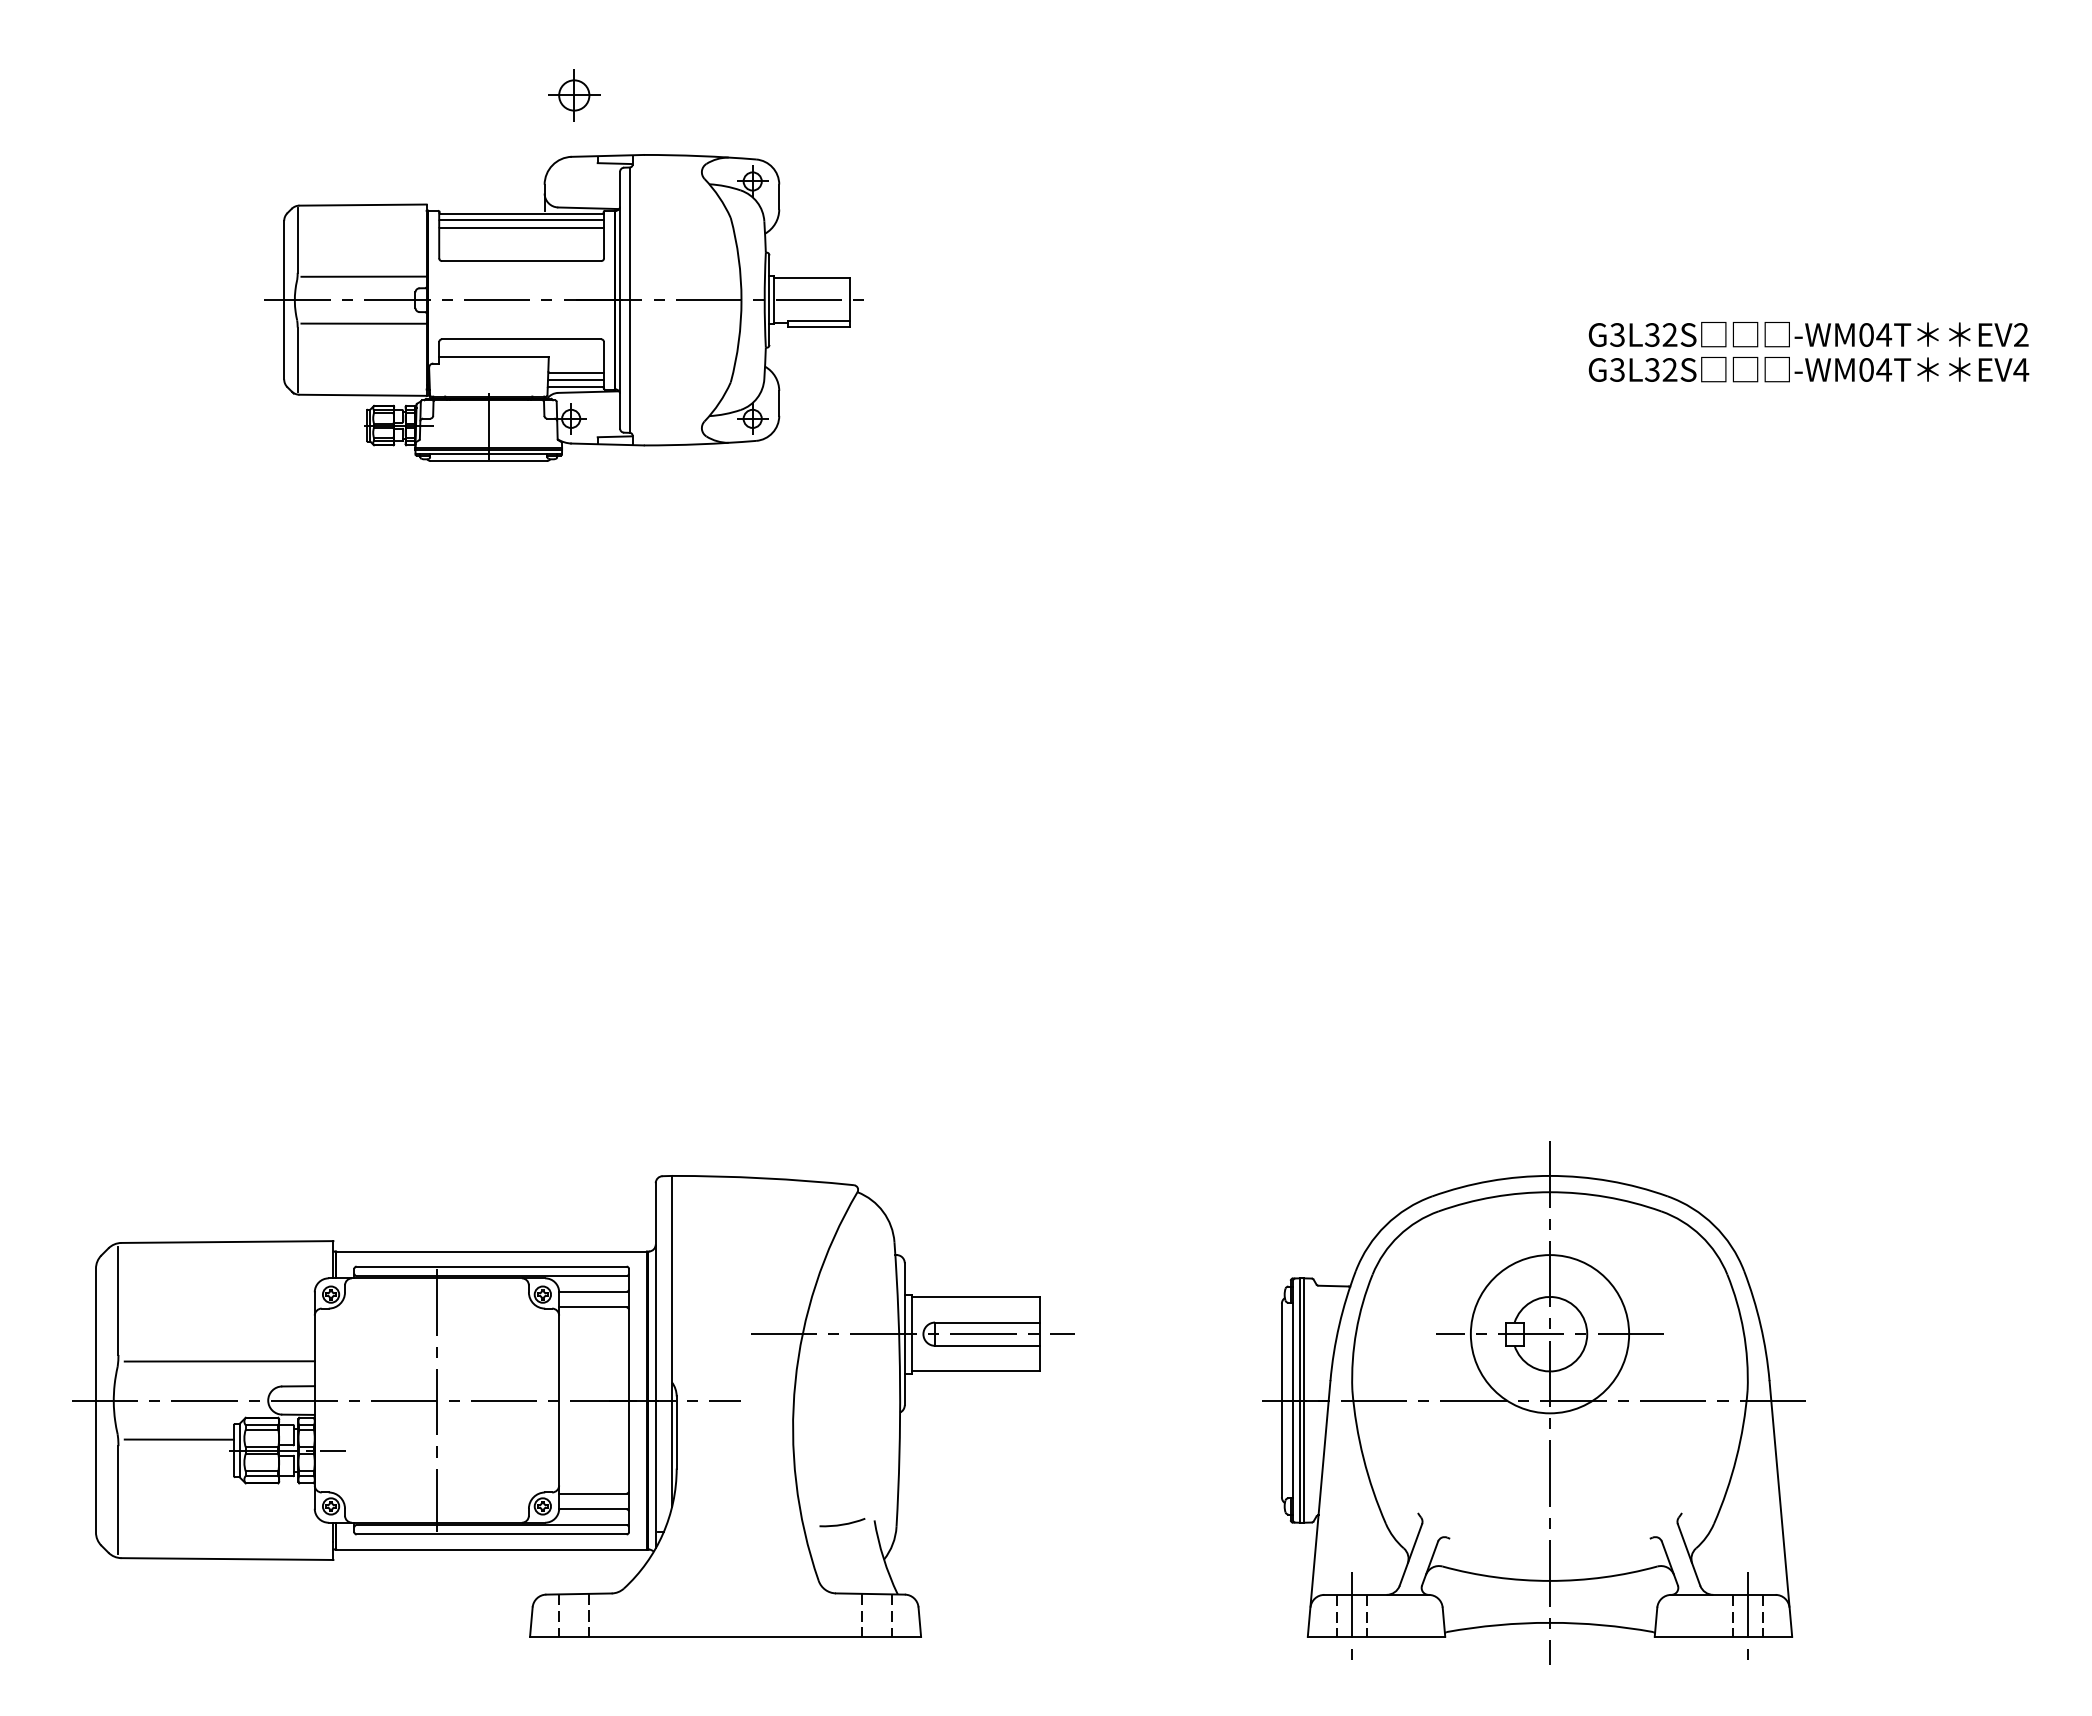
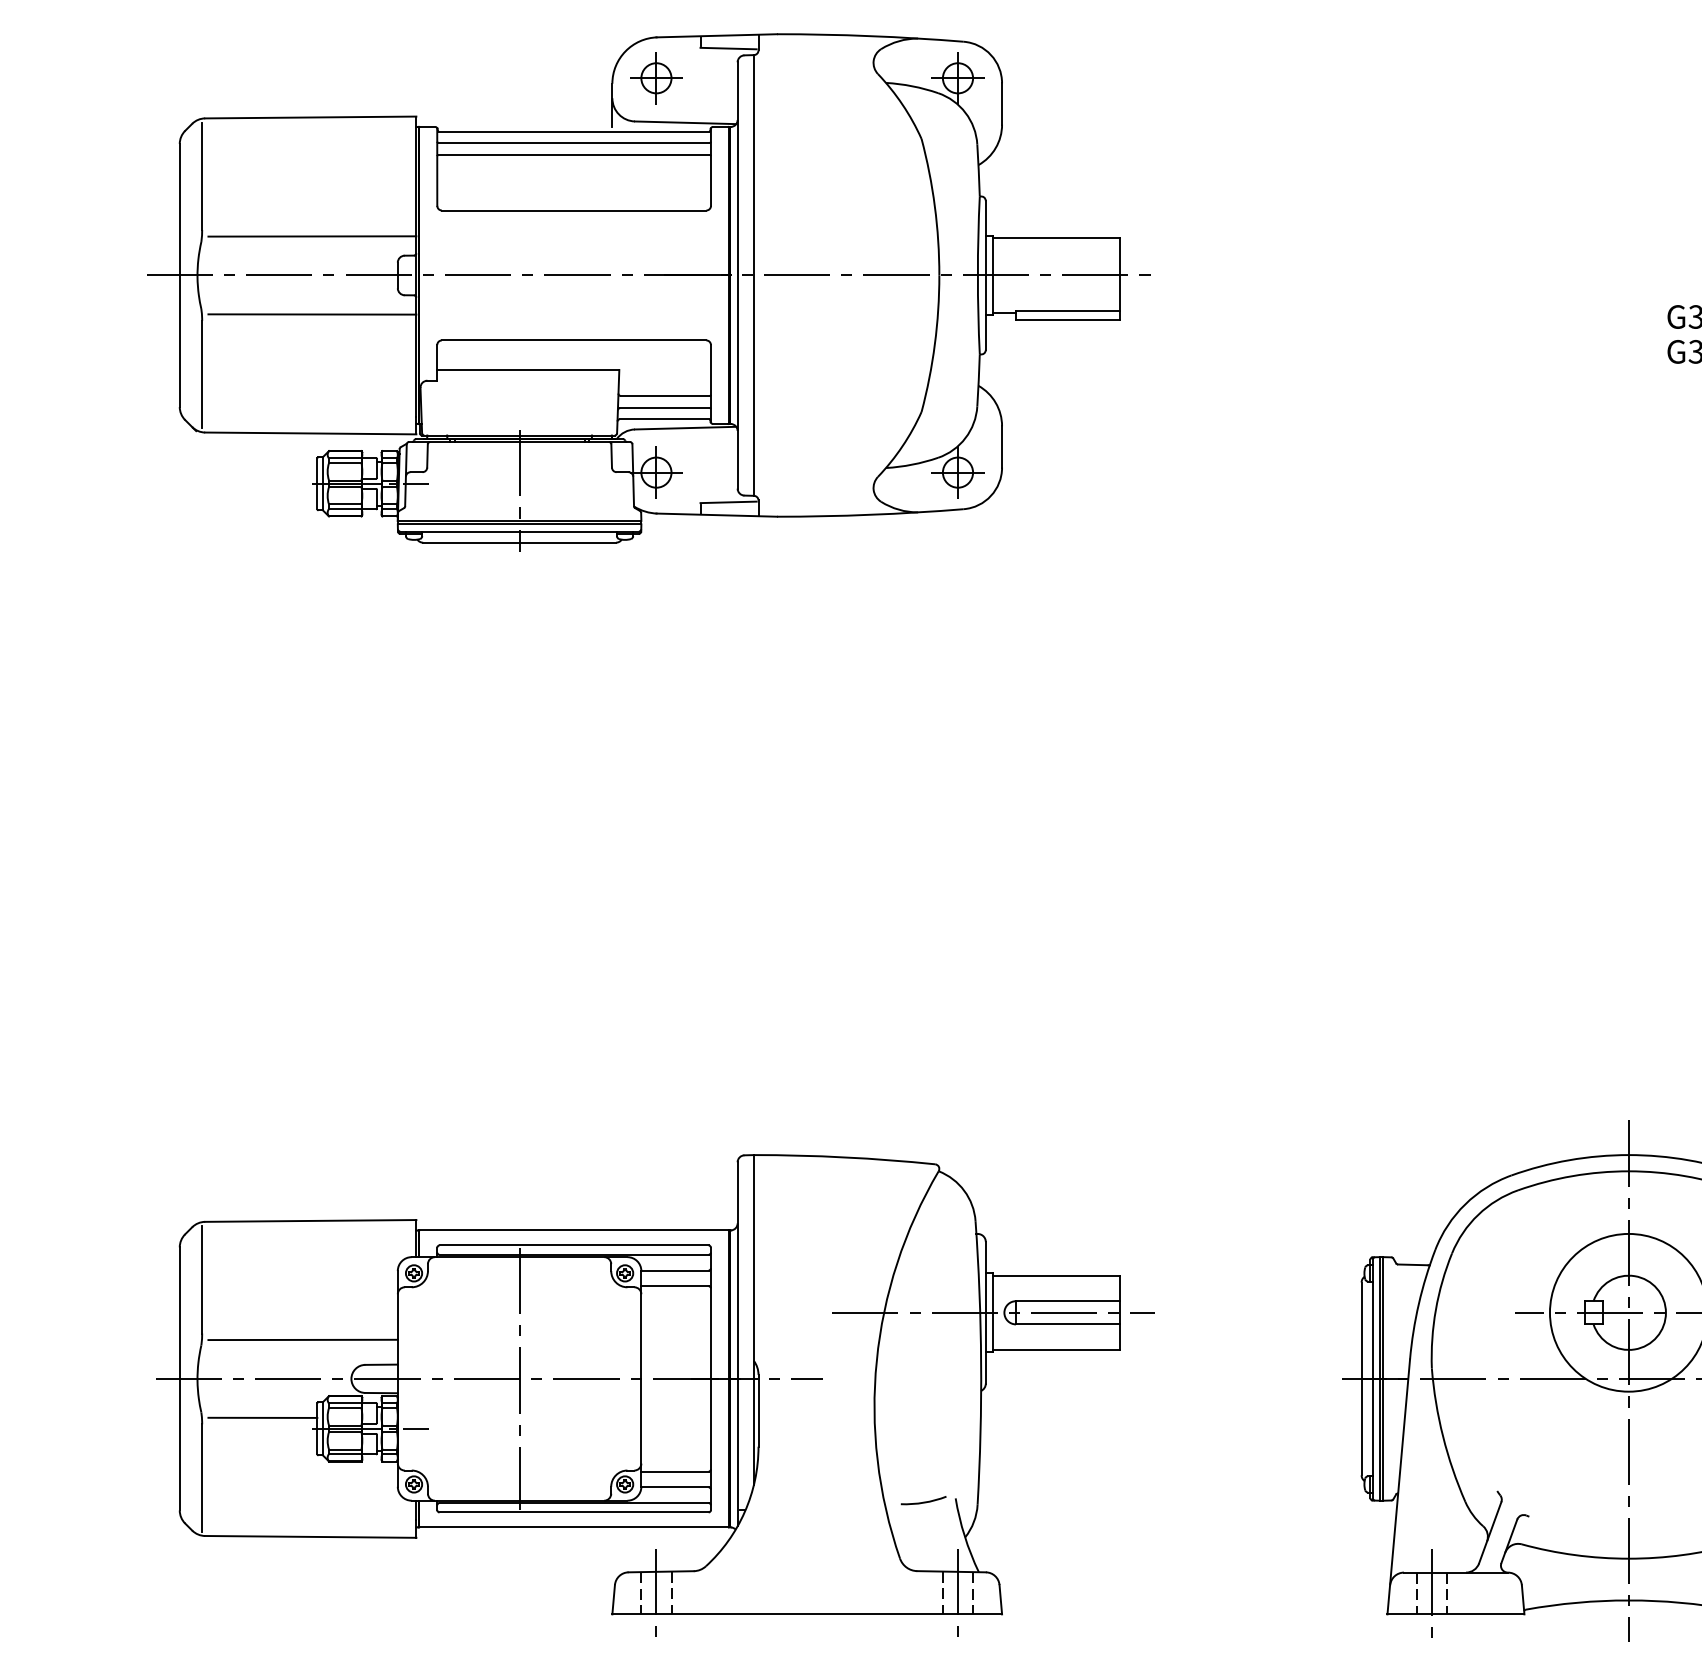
part: (566, 310) -> (648, 292), size x1.67
line: (574, 1615) -> (656, 1593), added
line: (876, 1615) -> (957, 1593), added

